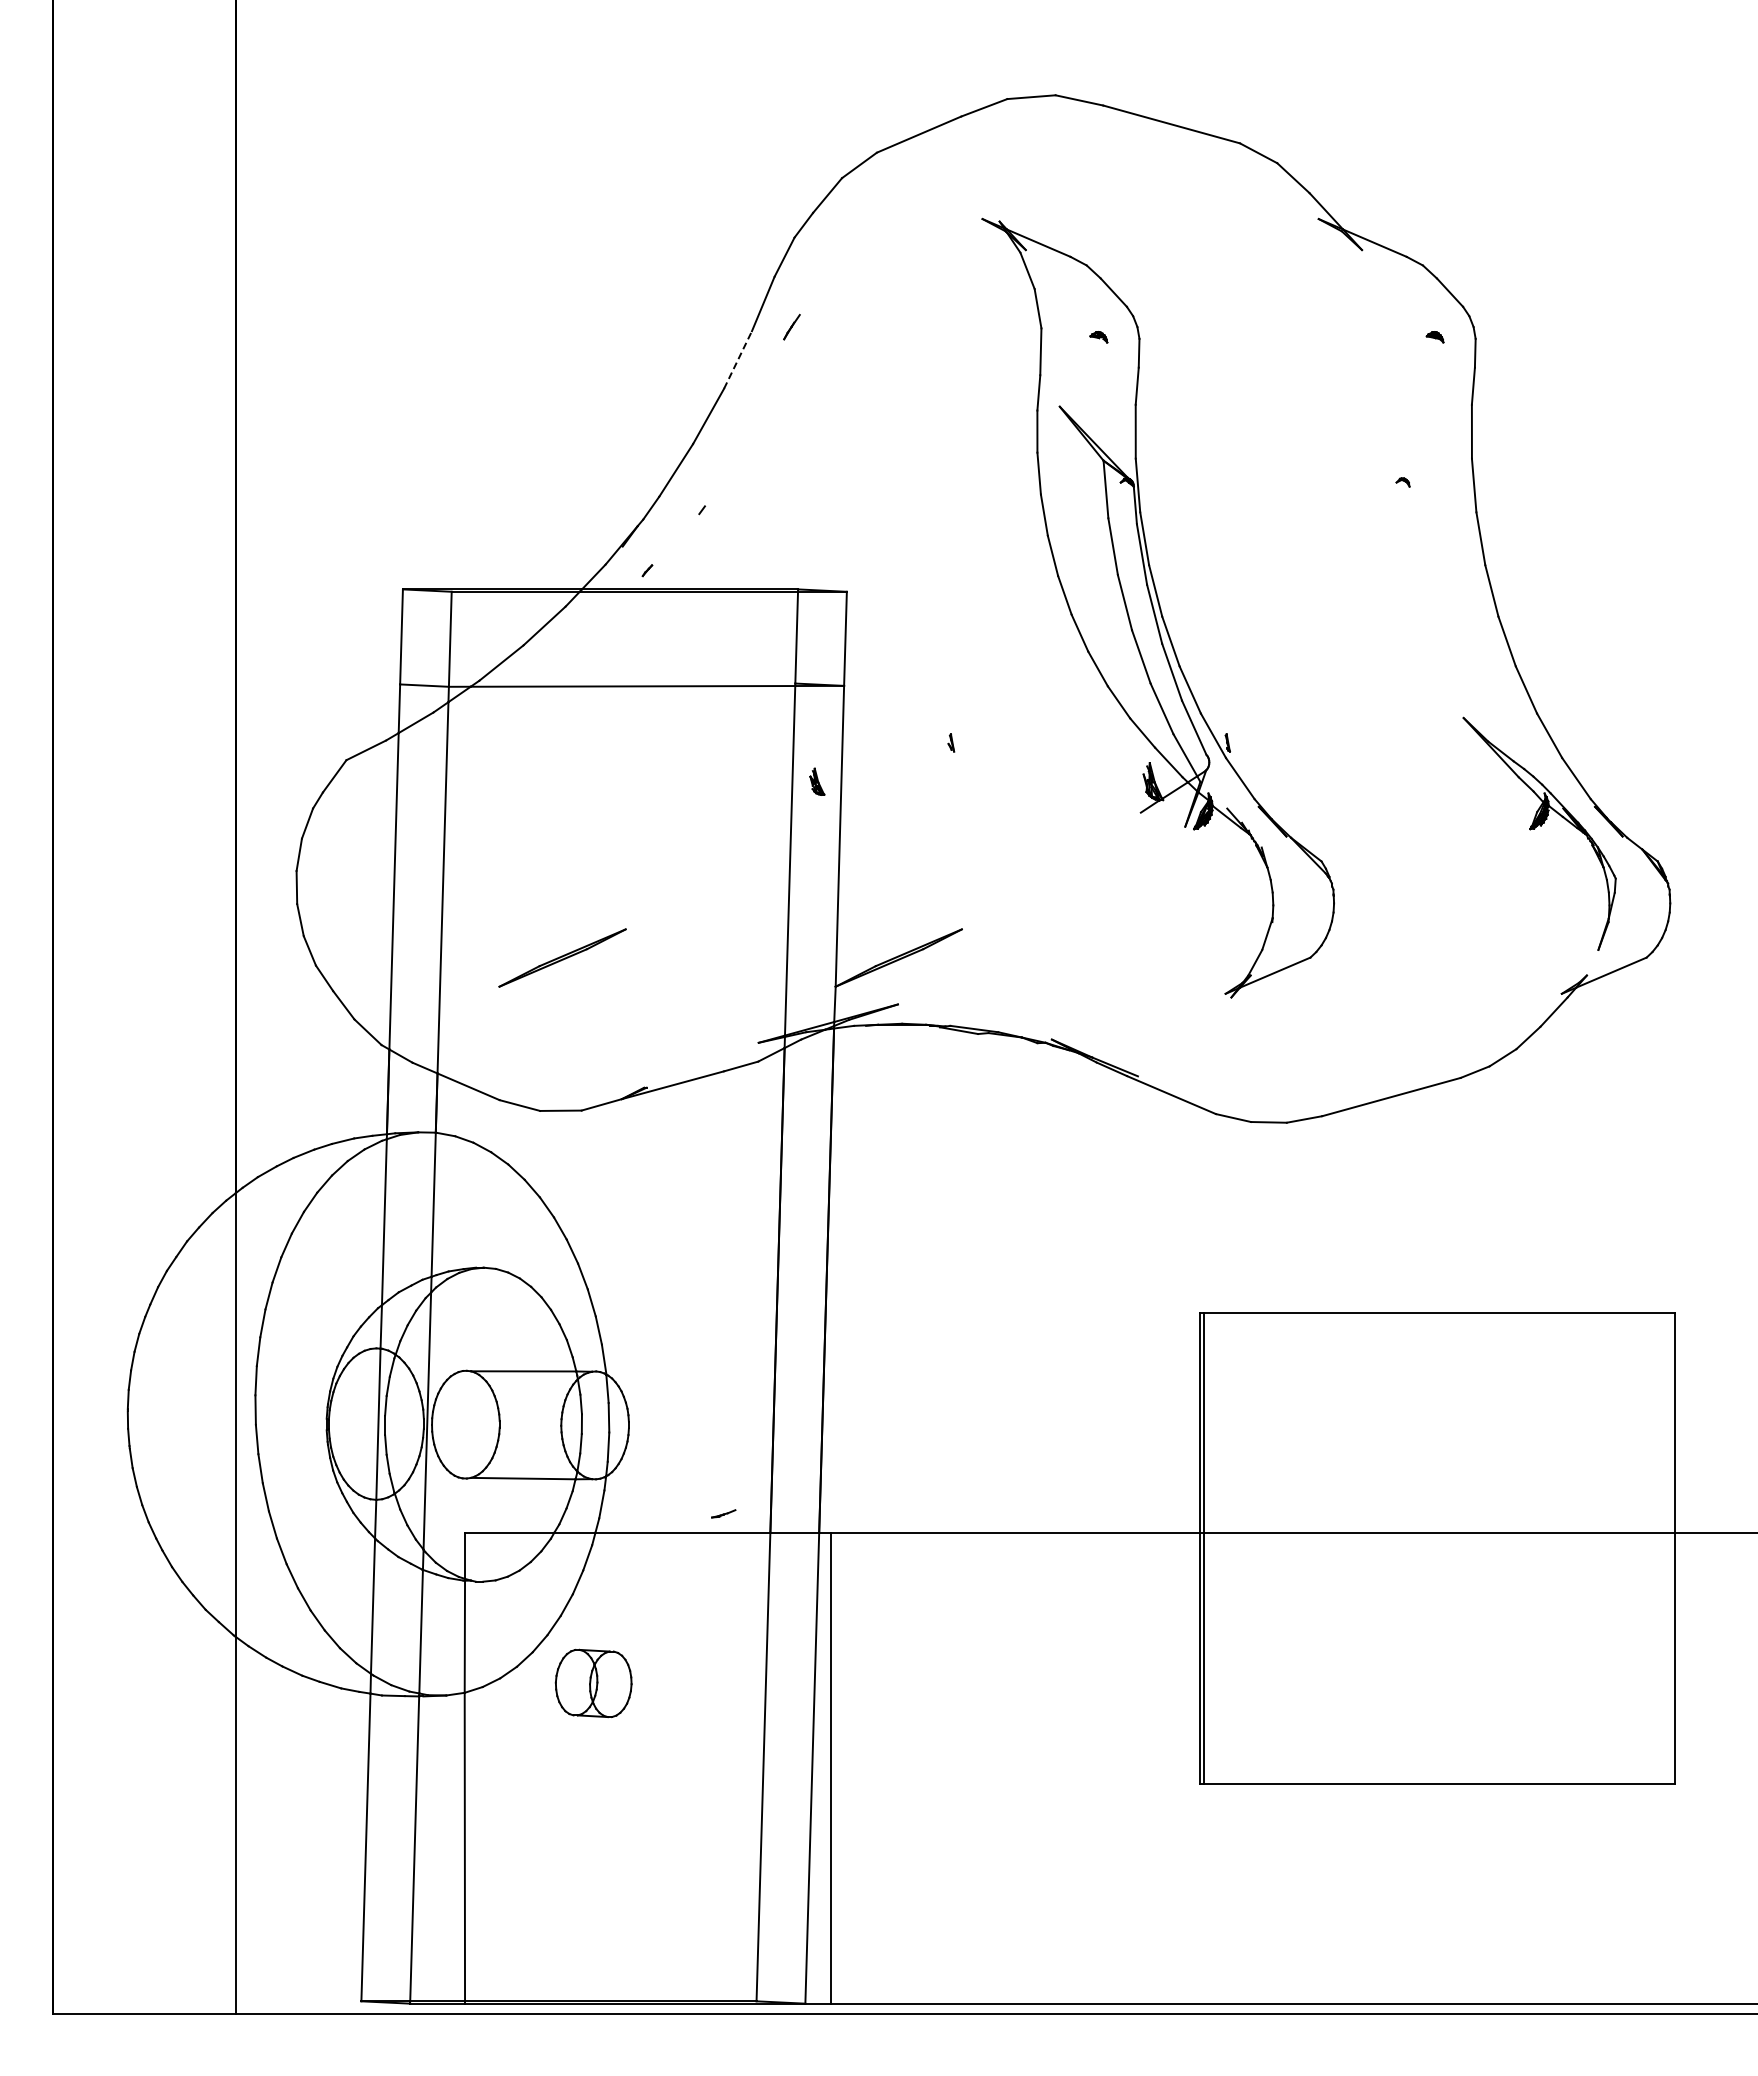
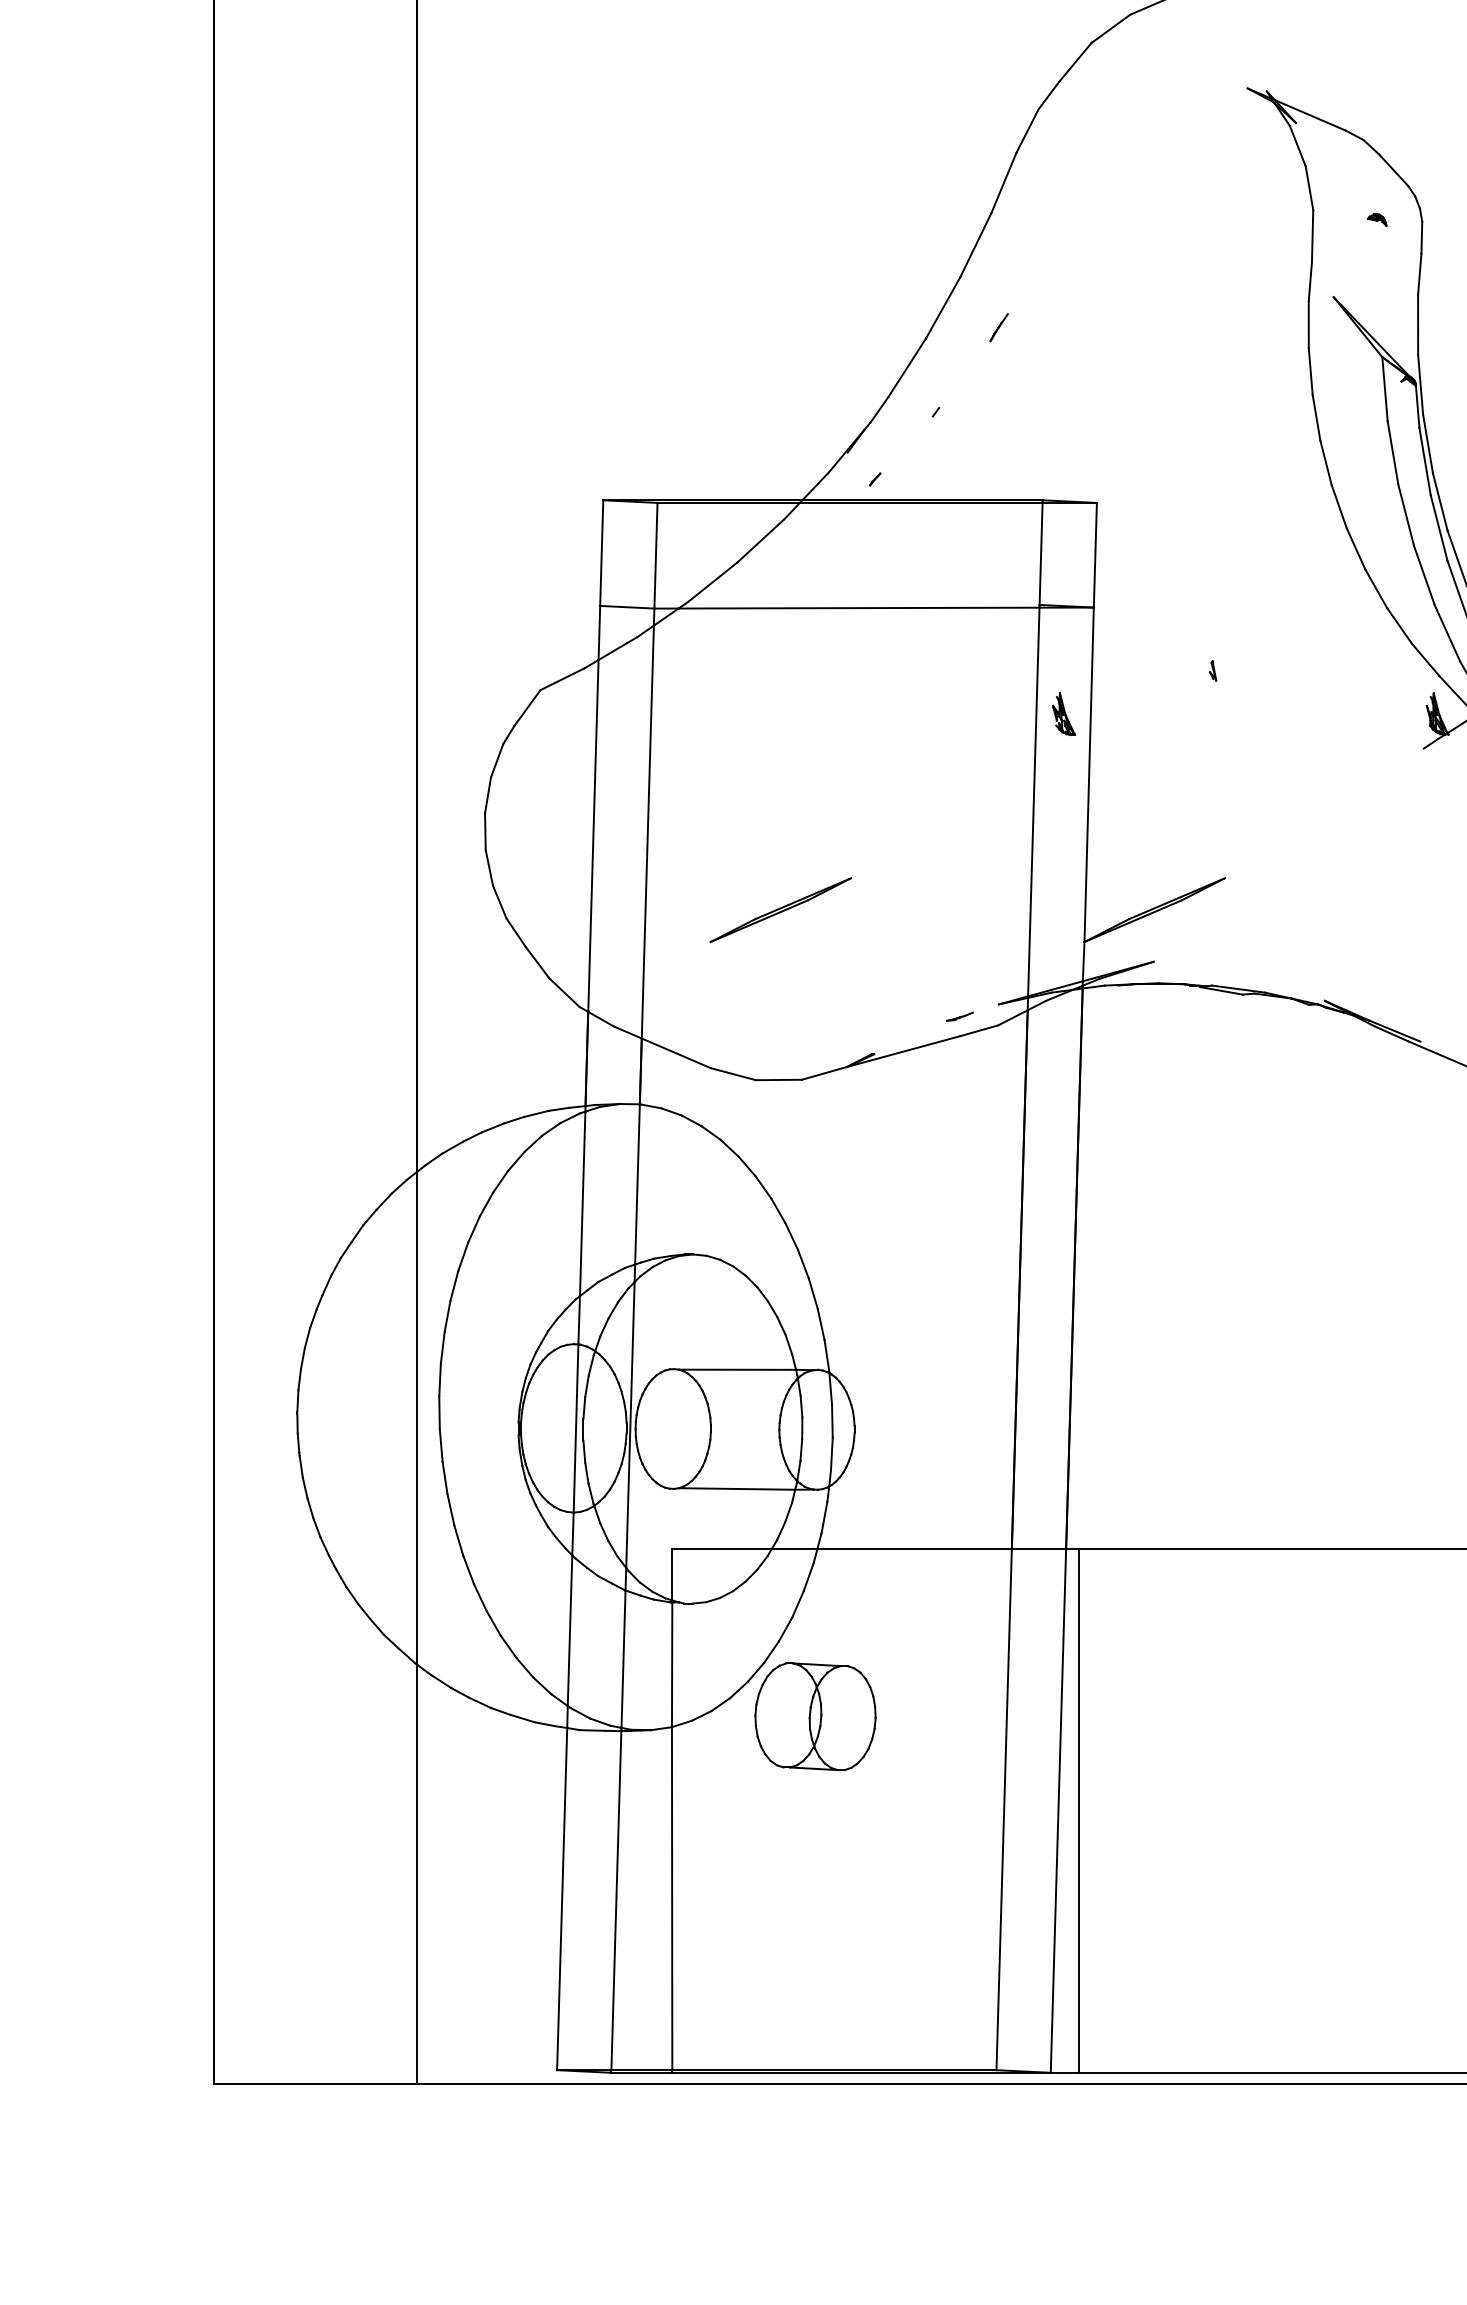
line: (791, 326) -> (998, 326), moved
line: (738, 360) -> (976, 245), dashed -> solid
part: (817, 781) -> (1064, 713), size x1.43
line: (723, 1513) -> (959, 1016), moved
part: (593, 1683) -> (815, 1716), size x1.43

